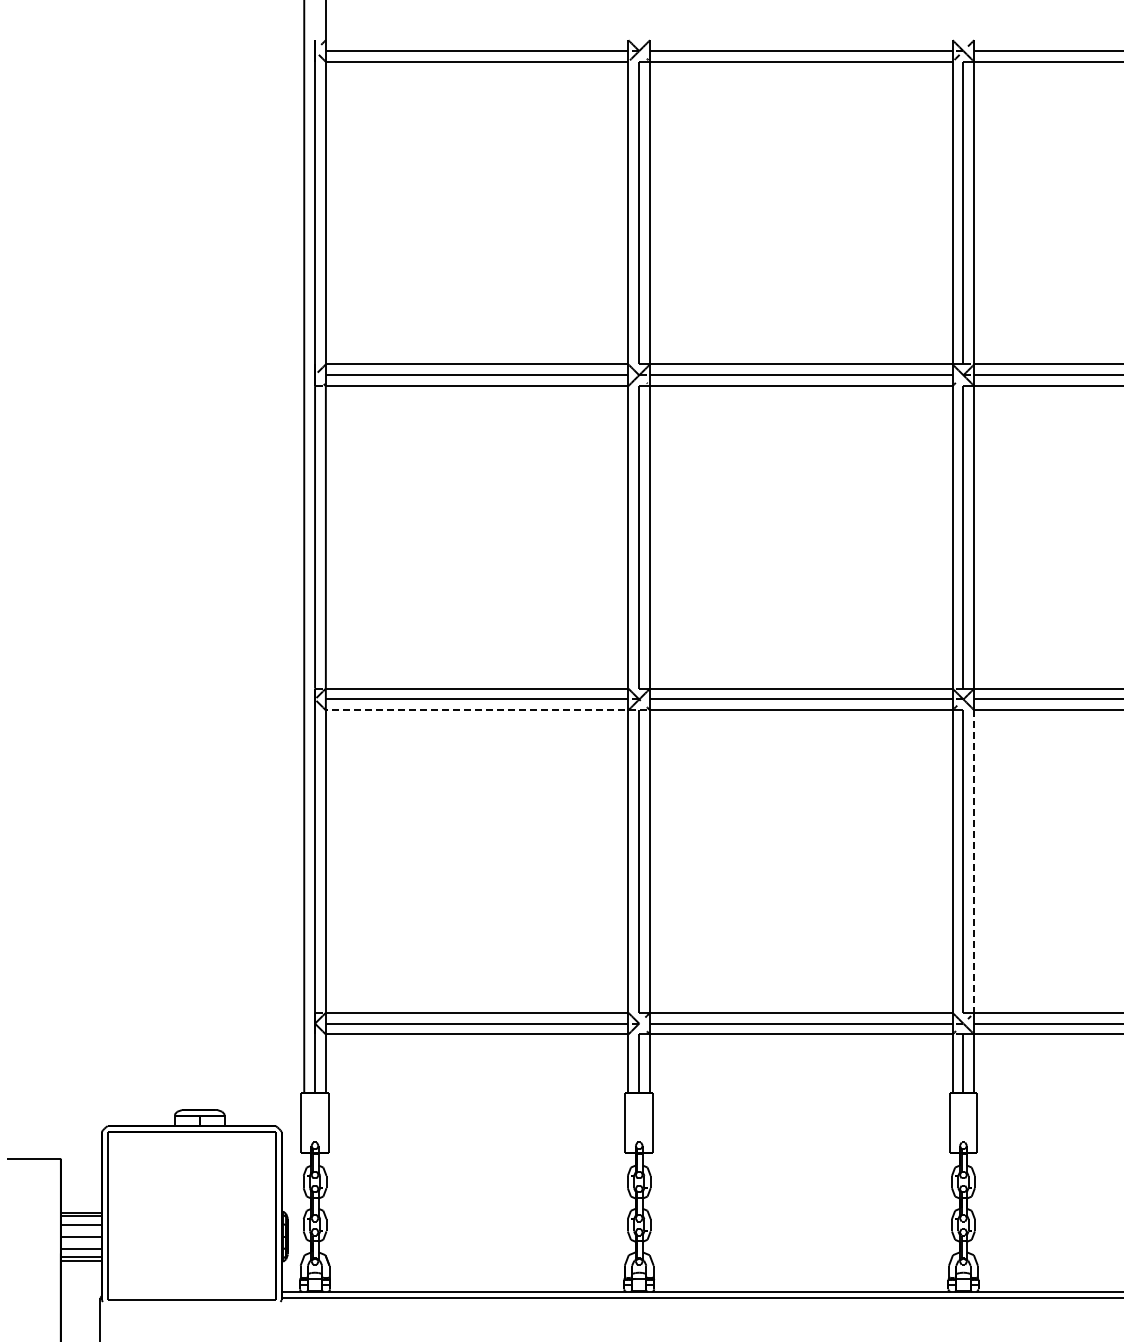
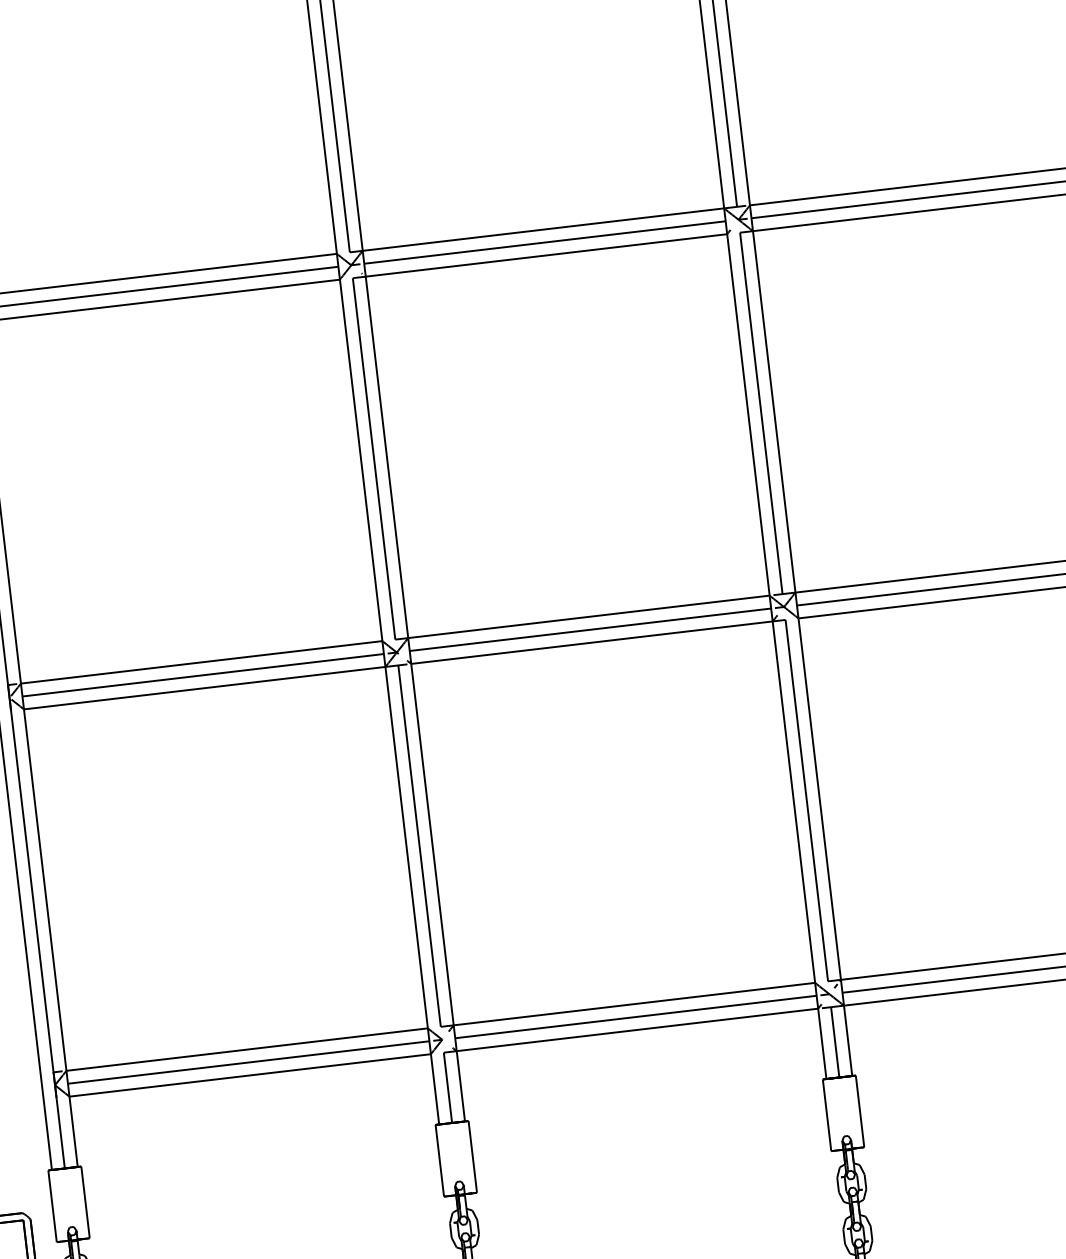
line: (486, 710) -> (215, 687), dashed -> solid
line: (974, 862) -> (820, 800), dashed -> solid

